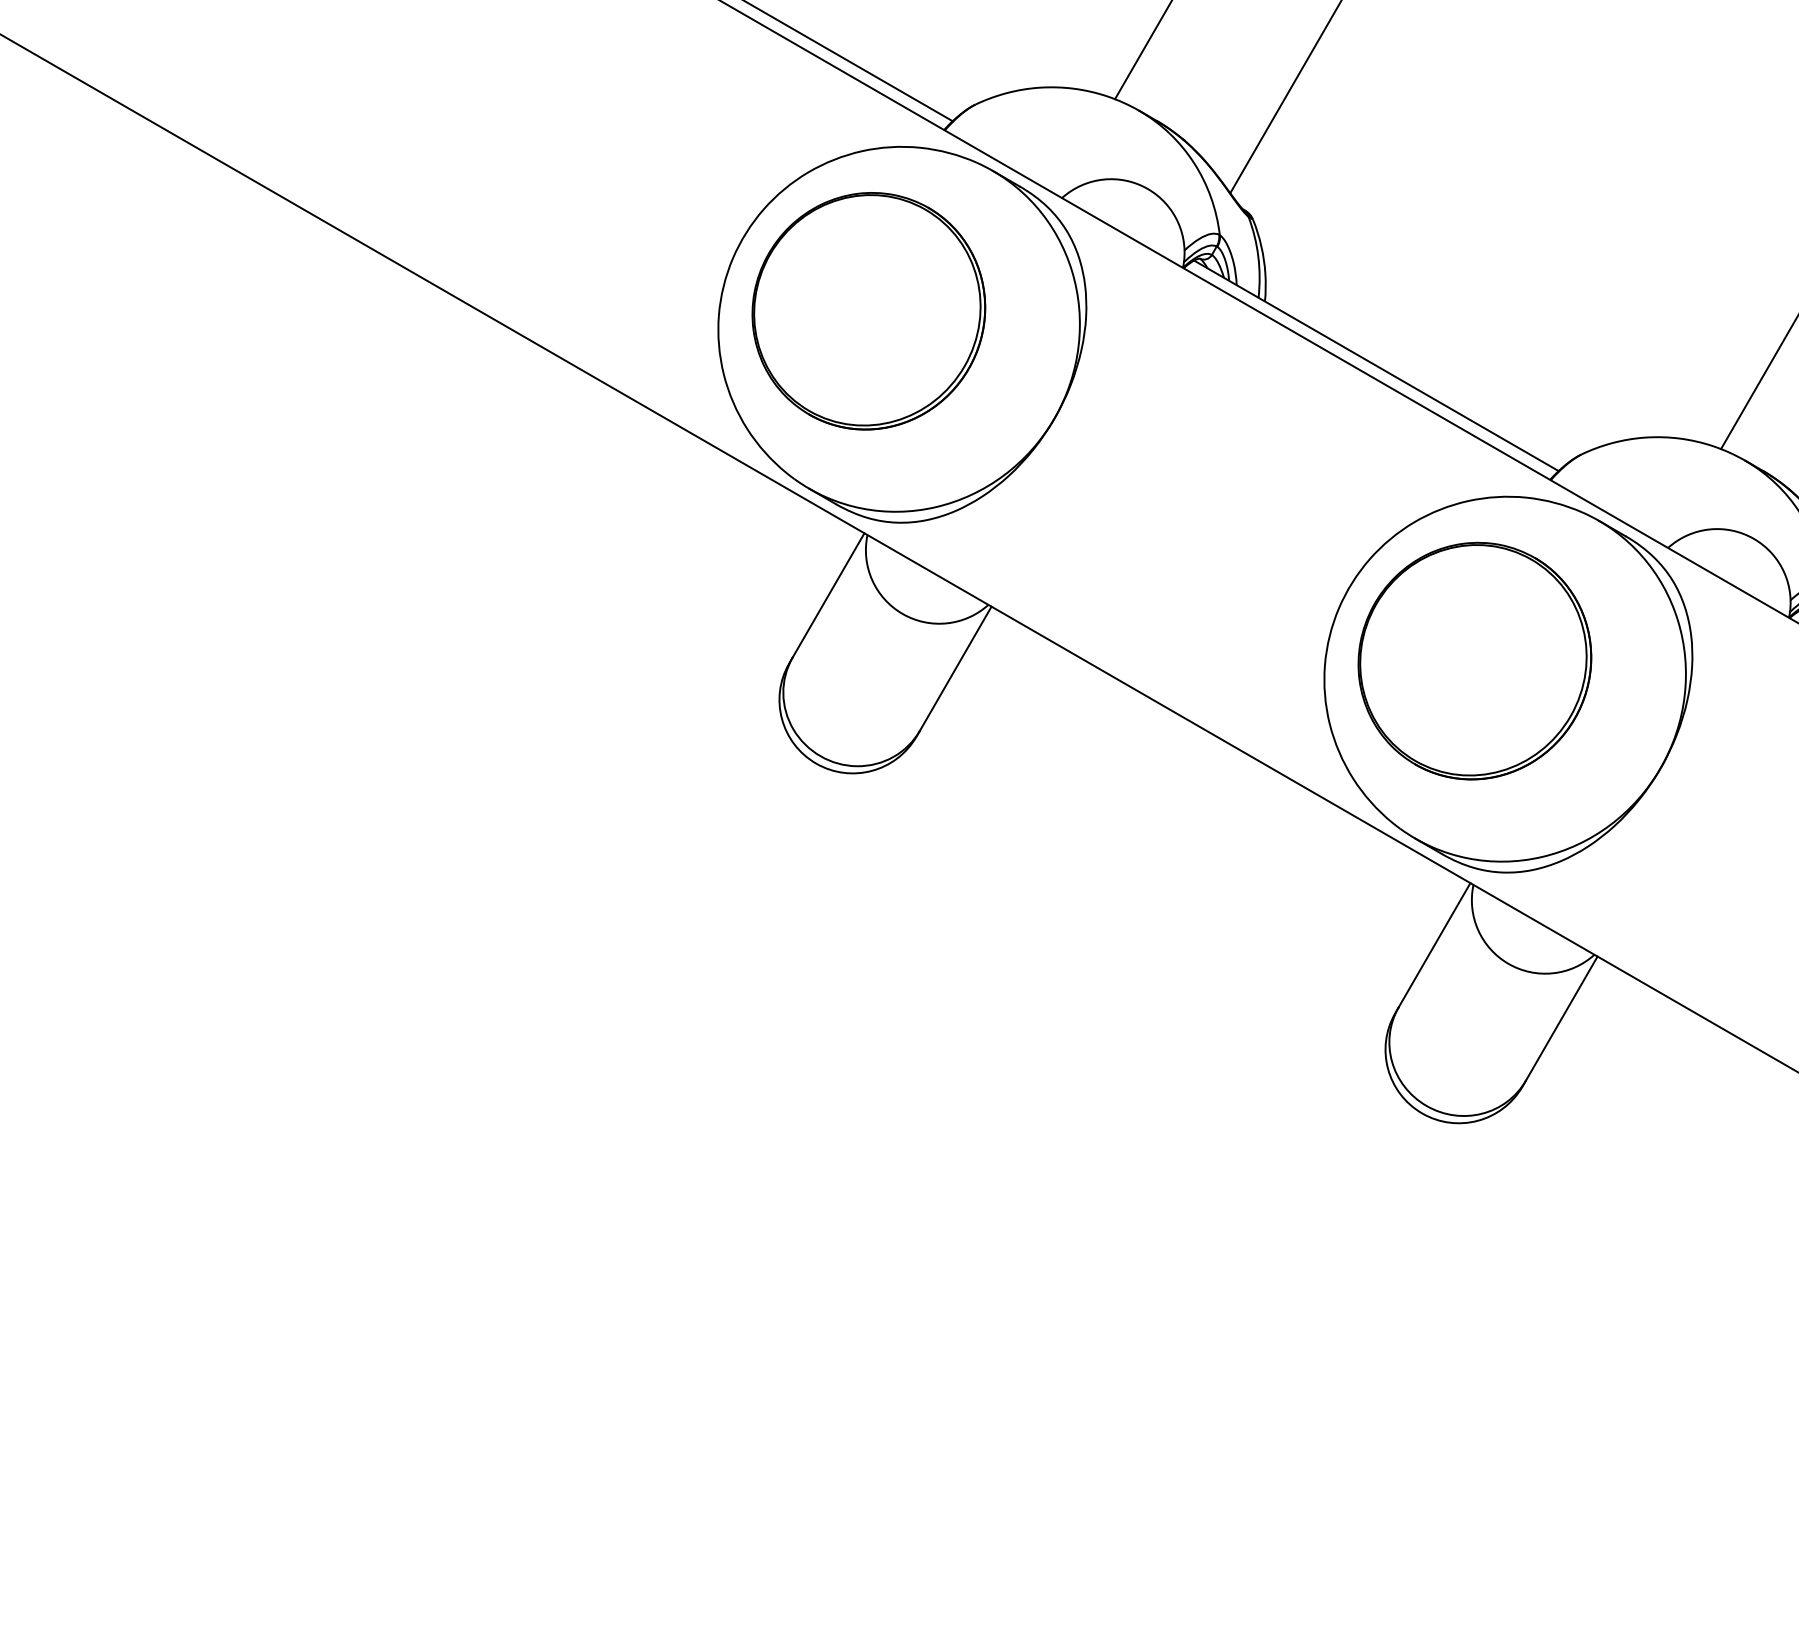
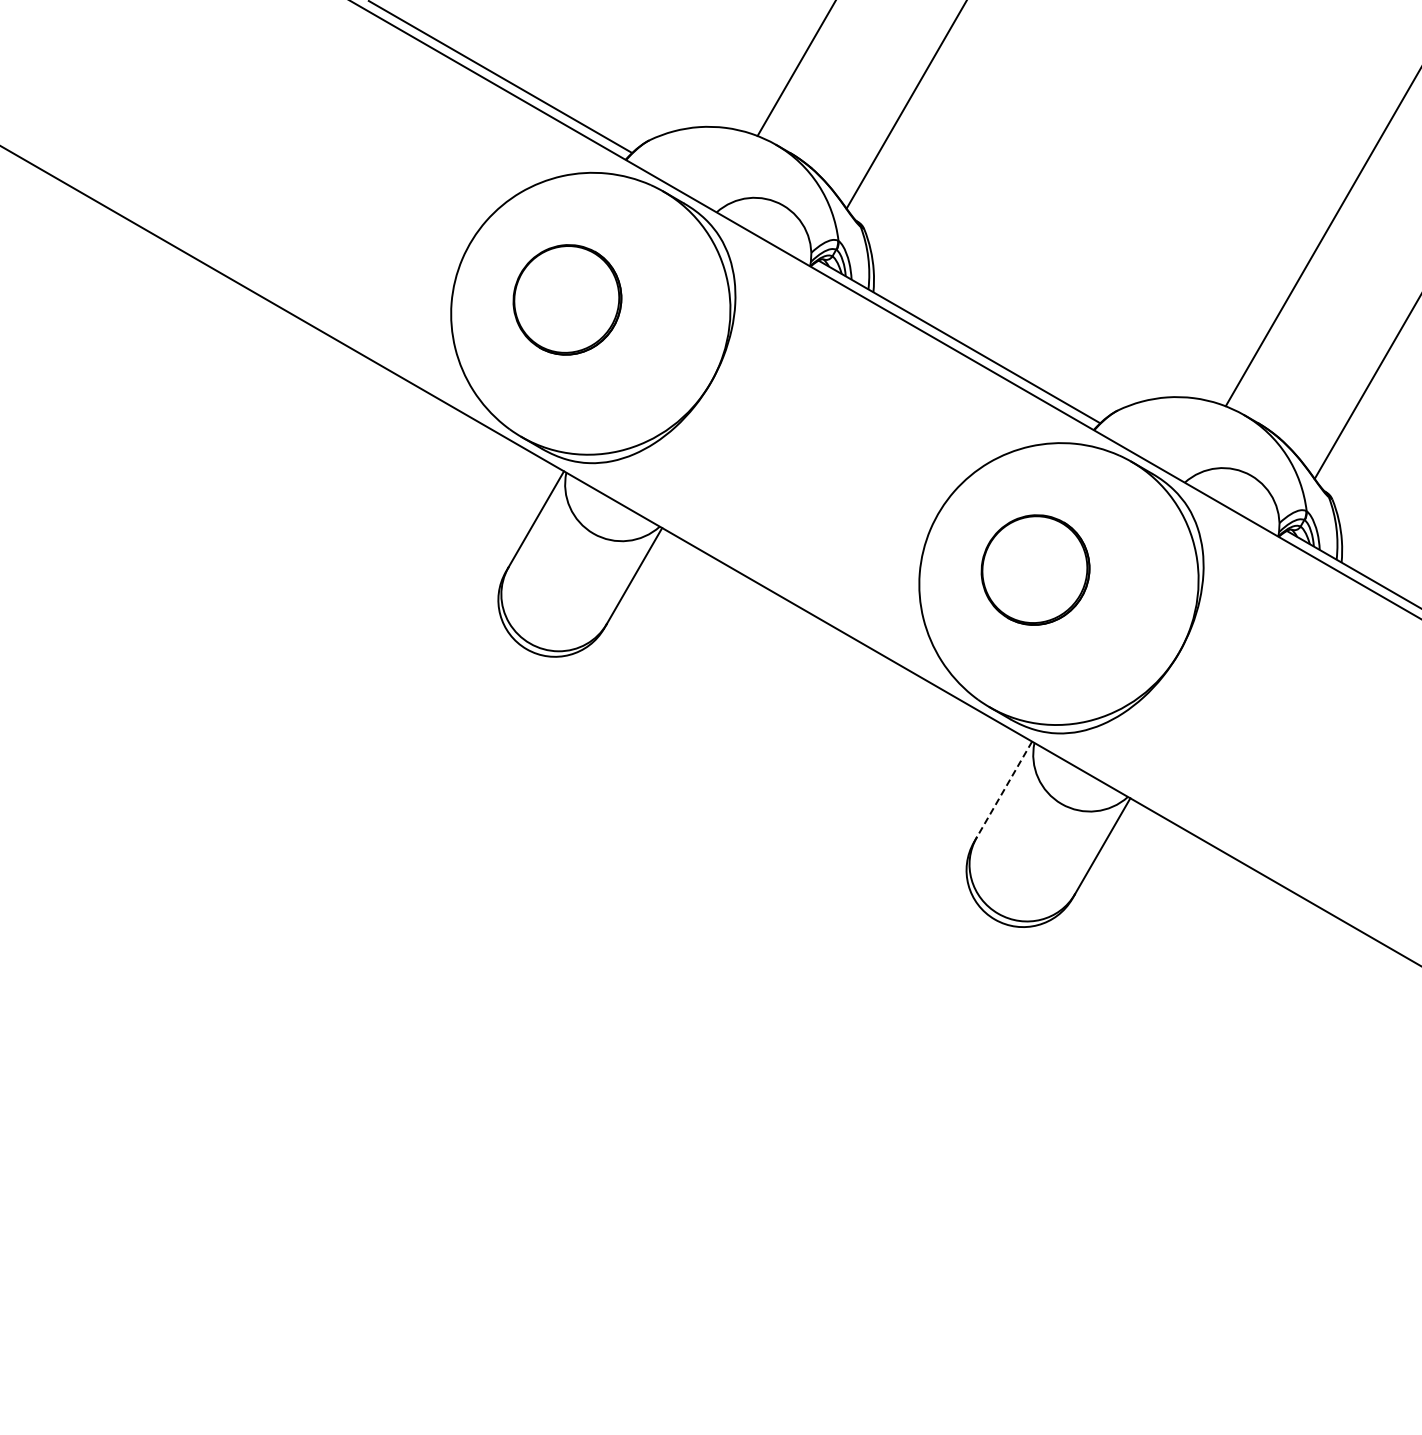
part: (868, 310) -> (567, 299), size x0.6
part: (1474, 660) -> (1035, 569), size x0.6
line: (1434, 946) -> (1004, 790), solid -> dashed

